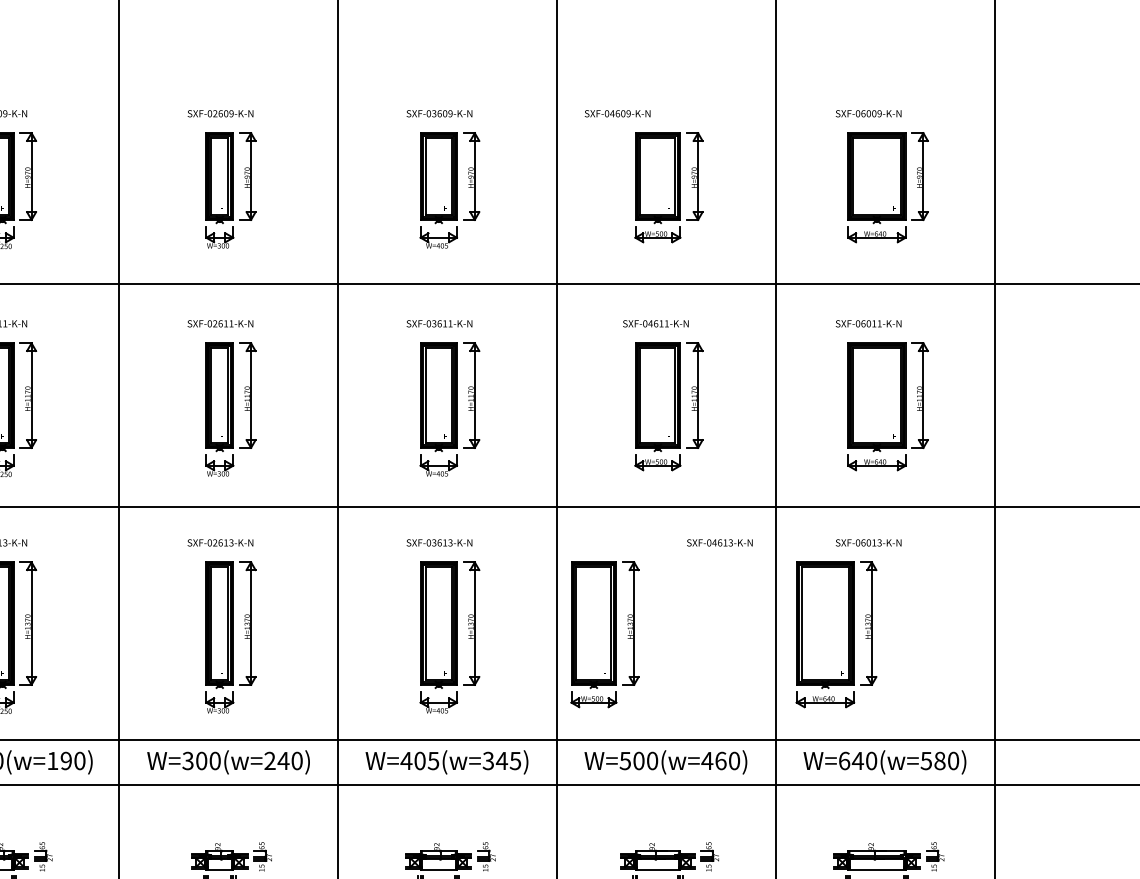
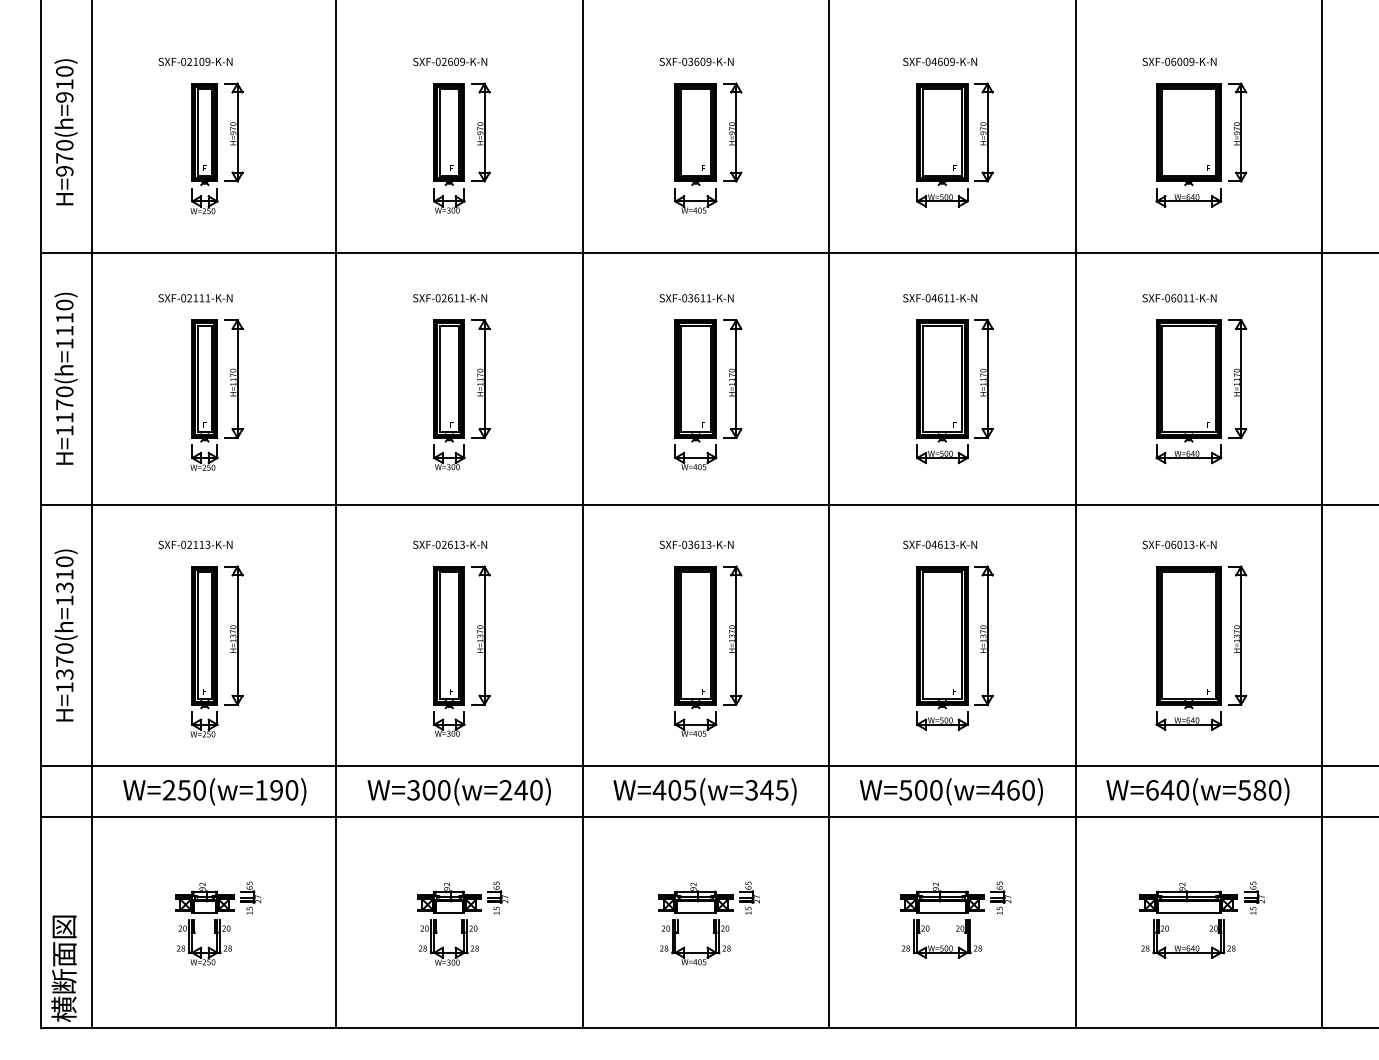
text: (618, 113) -> (940, 61), moved
text: (720, 542) -> (940, 544), moved
part: (604, 634) -> (954, 647), moved
part: (836, 634) -> (1201, 647), moved

